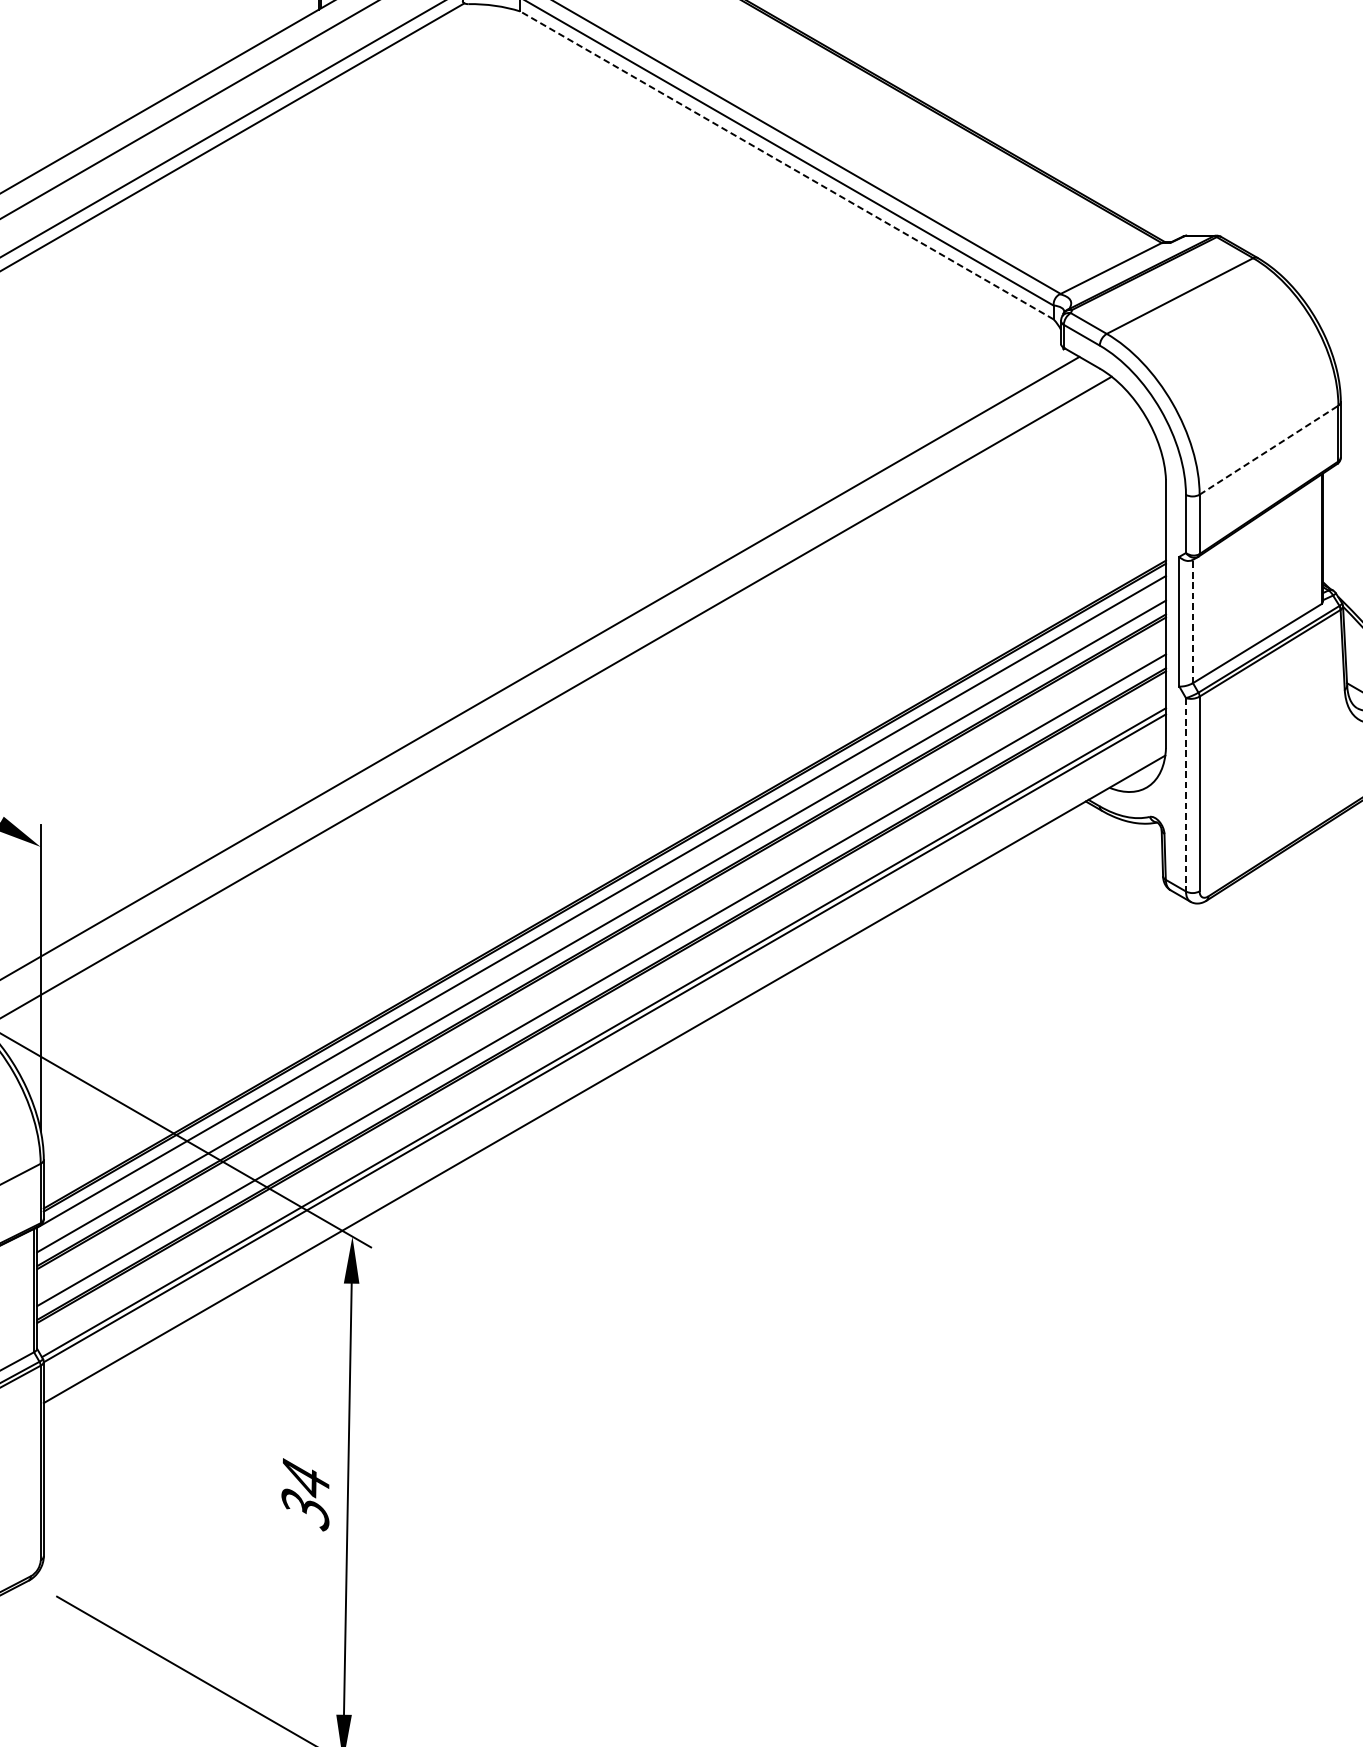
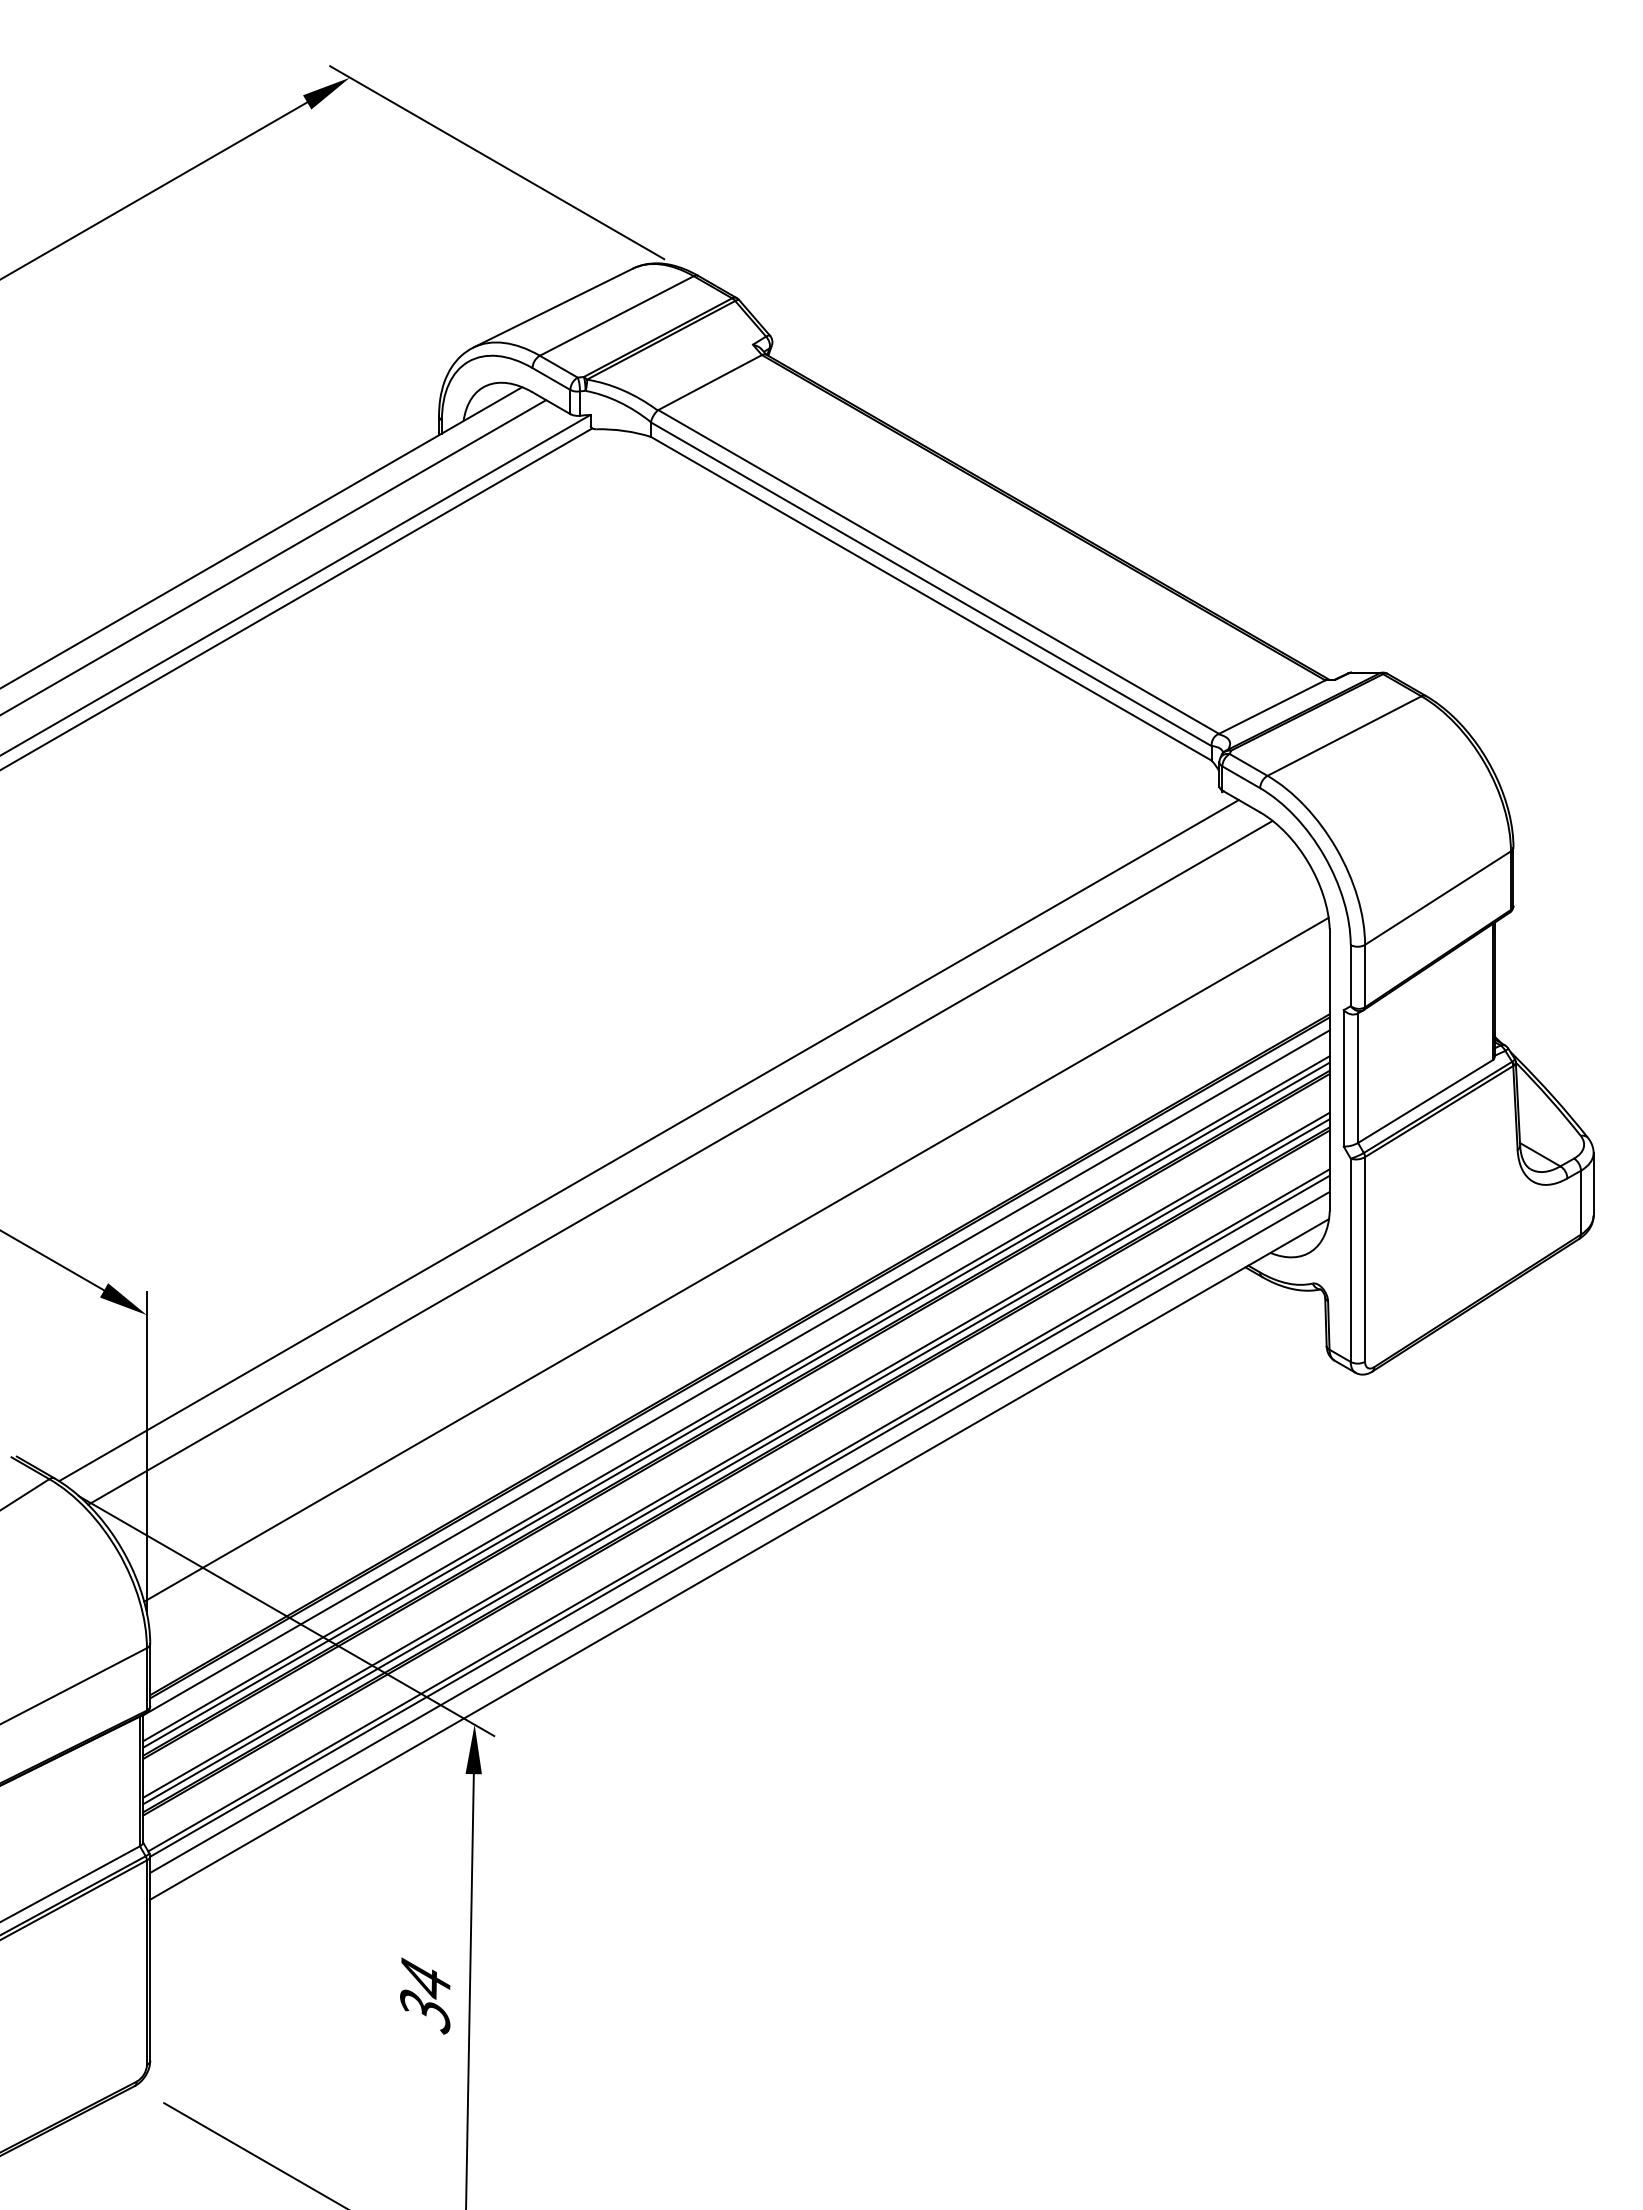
line: (787, 165) -> (931, 598), dashed -> solid
line: (1269, 450) -> (1438, 898), dashed -> solid
line: (1193, 621) -> (1358, 1078), dashed -> solid
line: (601, 794) -> (736, 1259), added
line: (1185, 794) -> (1350, 1260), dashed -> solid
line: (601, 931) -> (736, 1404), added
line: (601, 986) -> (736, 1461), added
line: (604, 1052) -> (739, 1531), added

